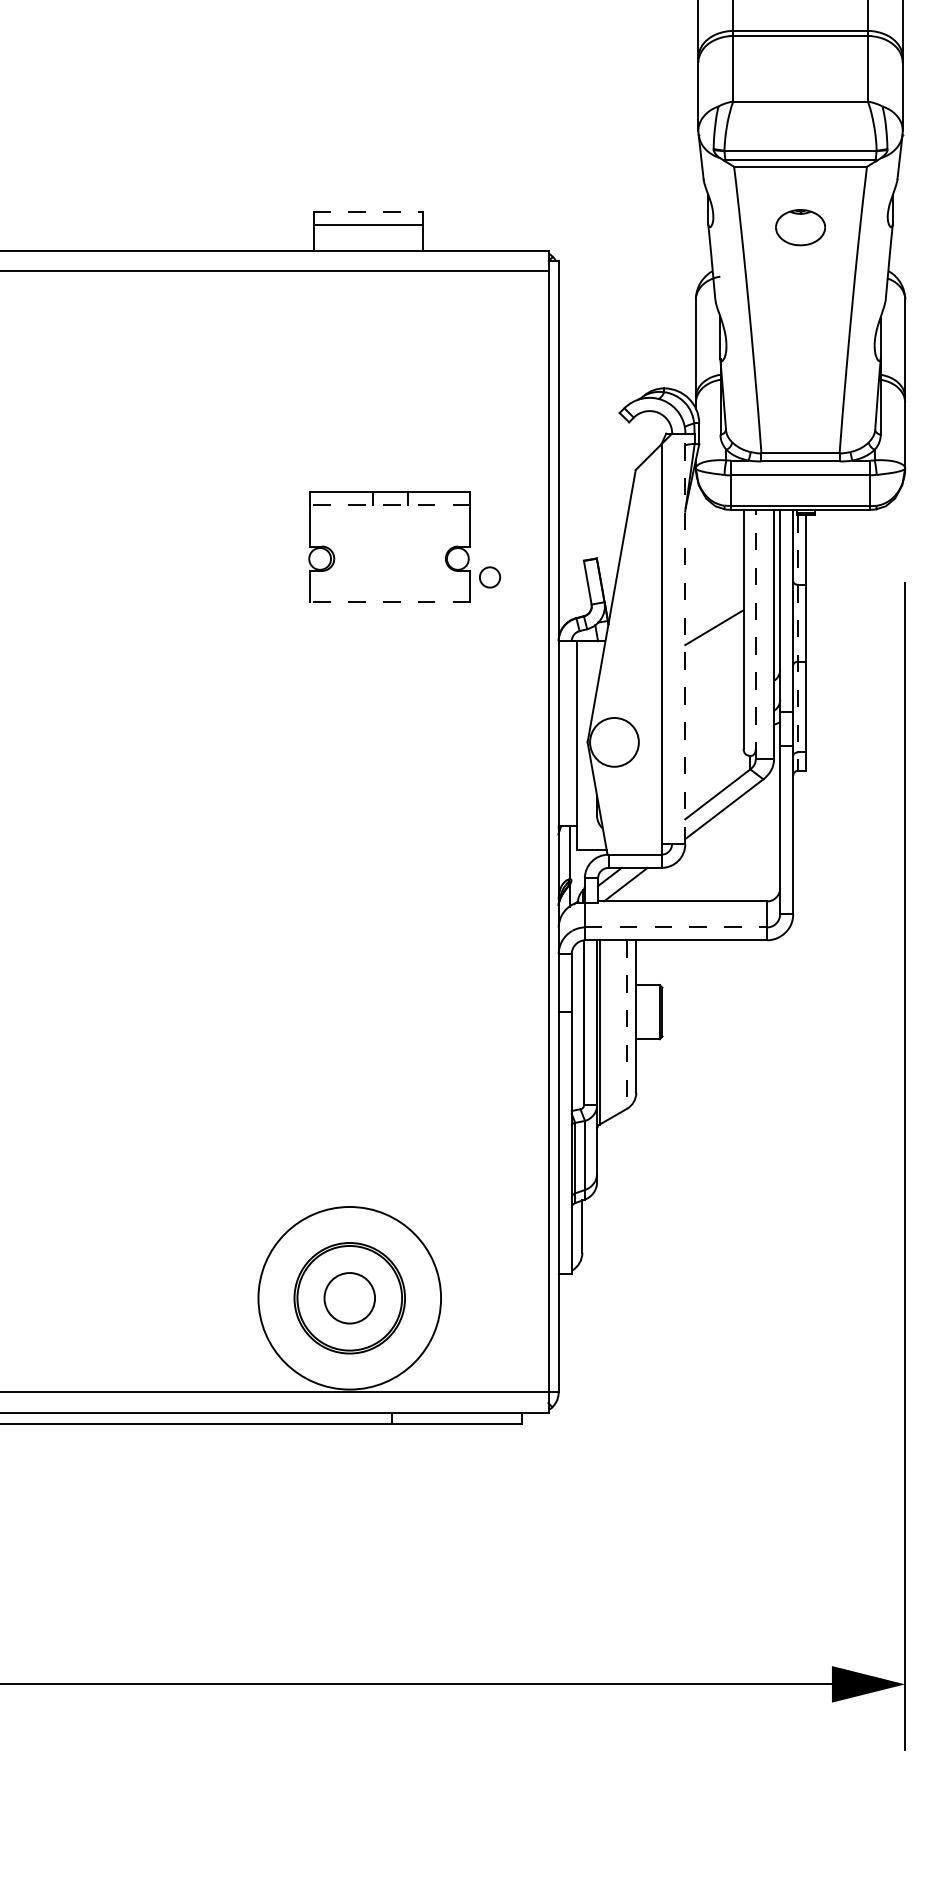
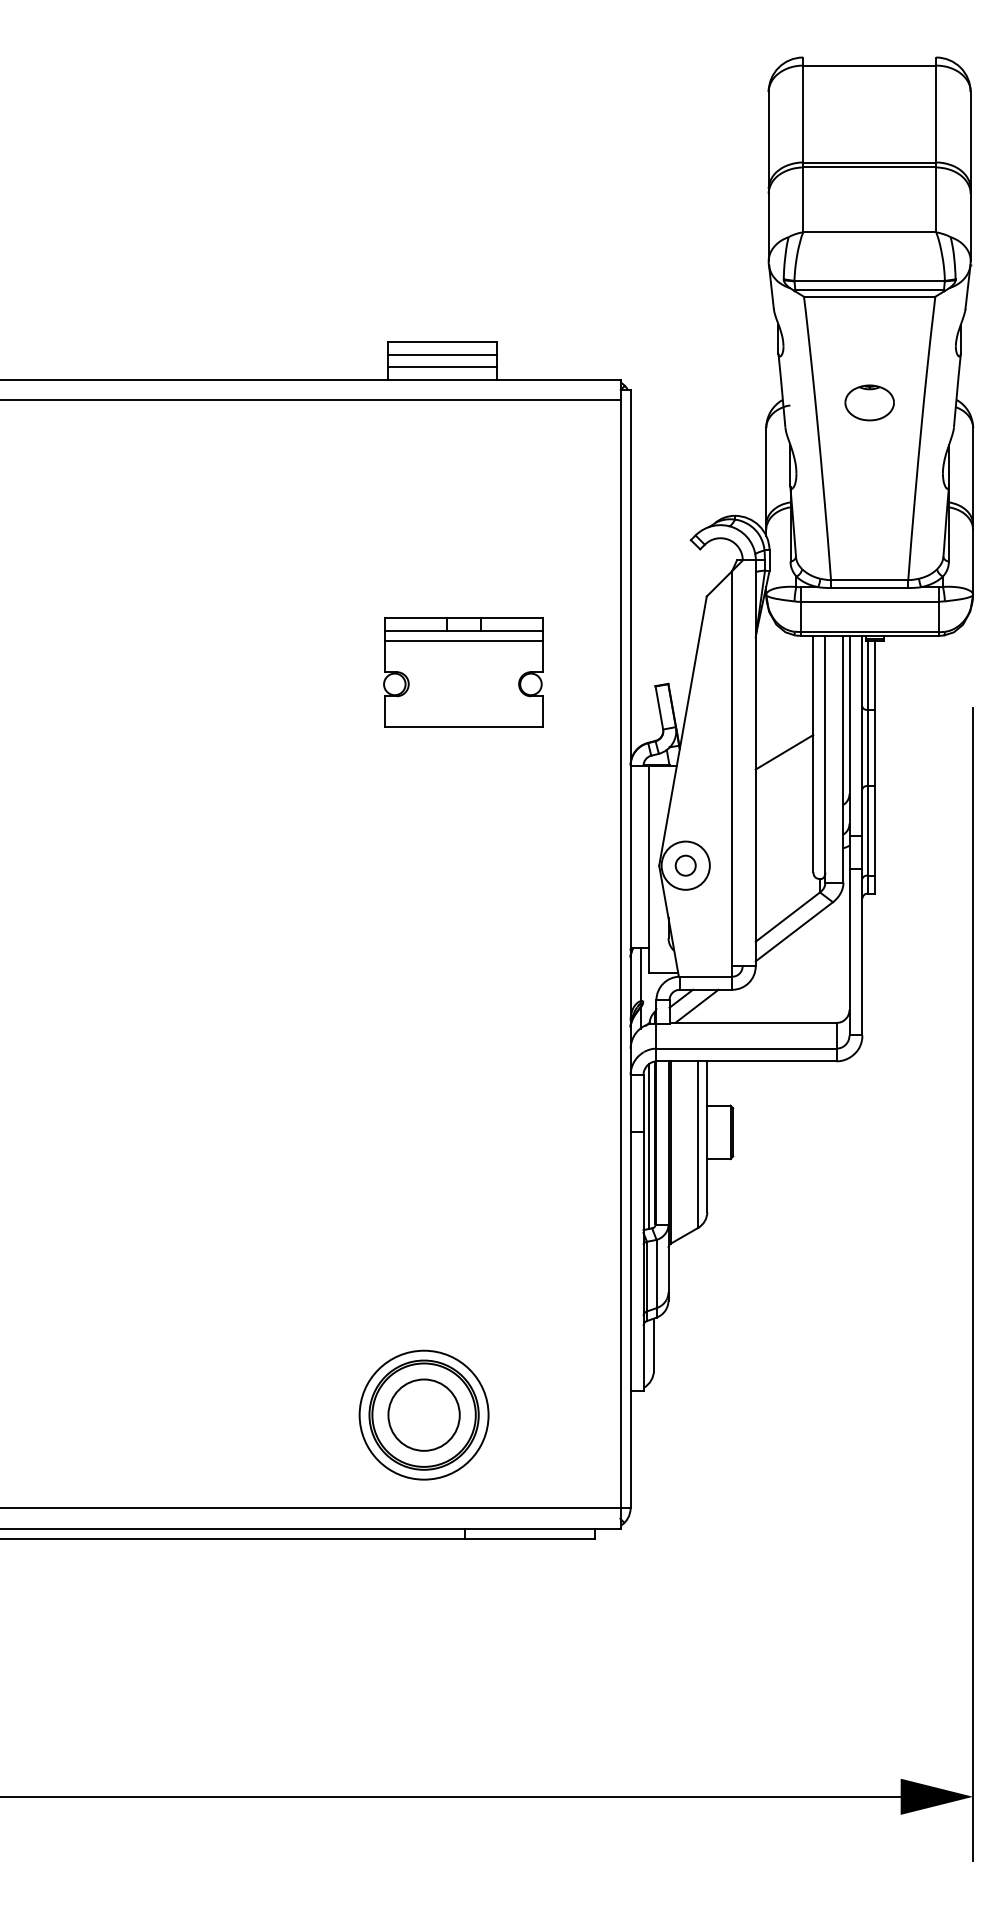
line: (369, 212) -> (443, 341), dashed -> solid
part: (800, 227) -> (869, 402), moved
line: (368, 237) -> (442, 366), added
line: (389, 504) -> (463, 630), dashed -> solid
line: (389, 515) -> (463, 641), added
circle: (489, 577) -> (685, 865), moved
line: (389, 602) -> (463, 727), dashed -> solid
line: (755, 633) -> (825, 758), dashed -> solid
line: (685, 638) -> (755, 763), dashed -> solid
line: (798, 643) -> (867, 767), dashed -> solid
line: (676, 927) -> (747, 1048), dashed -> solid
line: (627, 1025) -> (698, 1145), dashed -> solid
line: (576, 1026) -> (648, 1146), added
circle: (349, 1297) -> (423, 1414), size x0.71
circle: (349, 1297) -> (423, 1414), size x1.43

